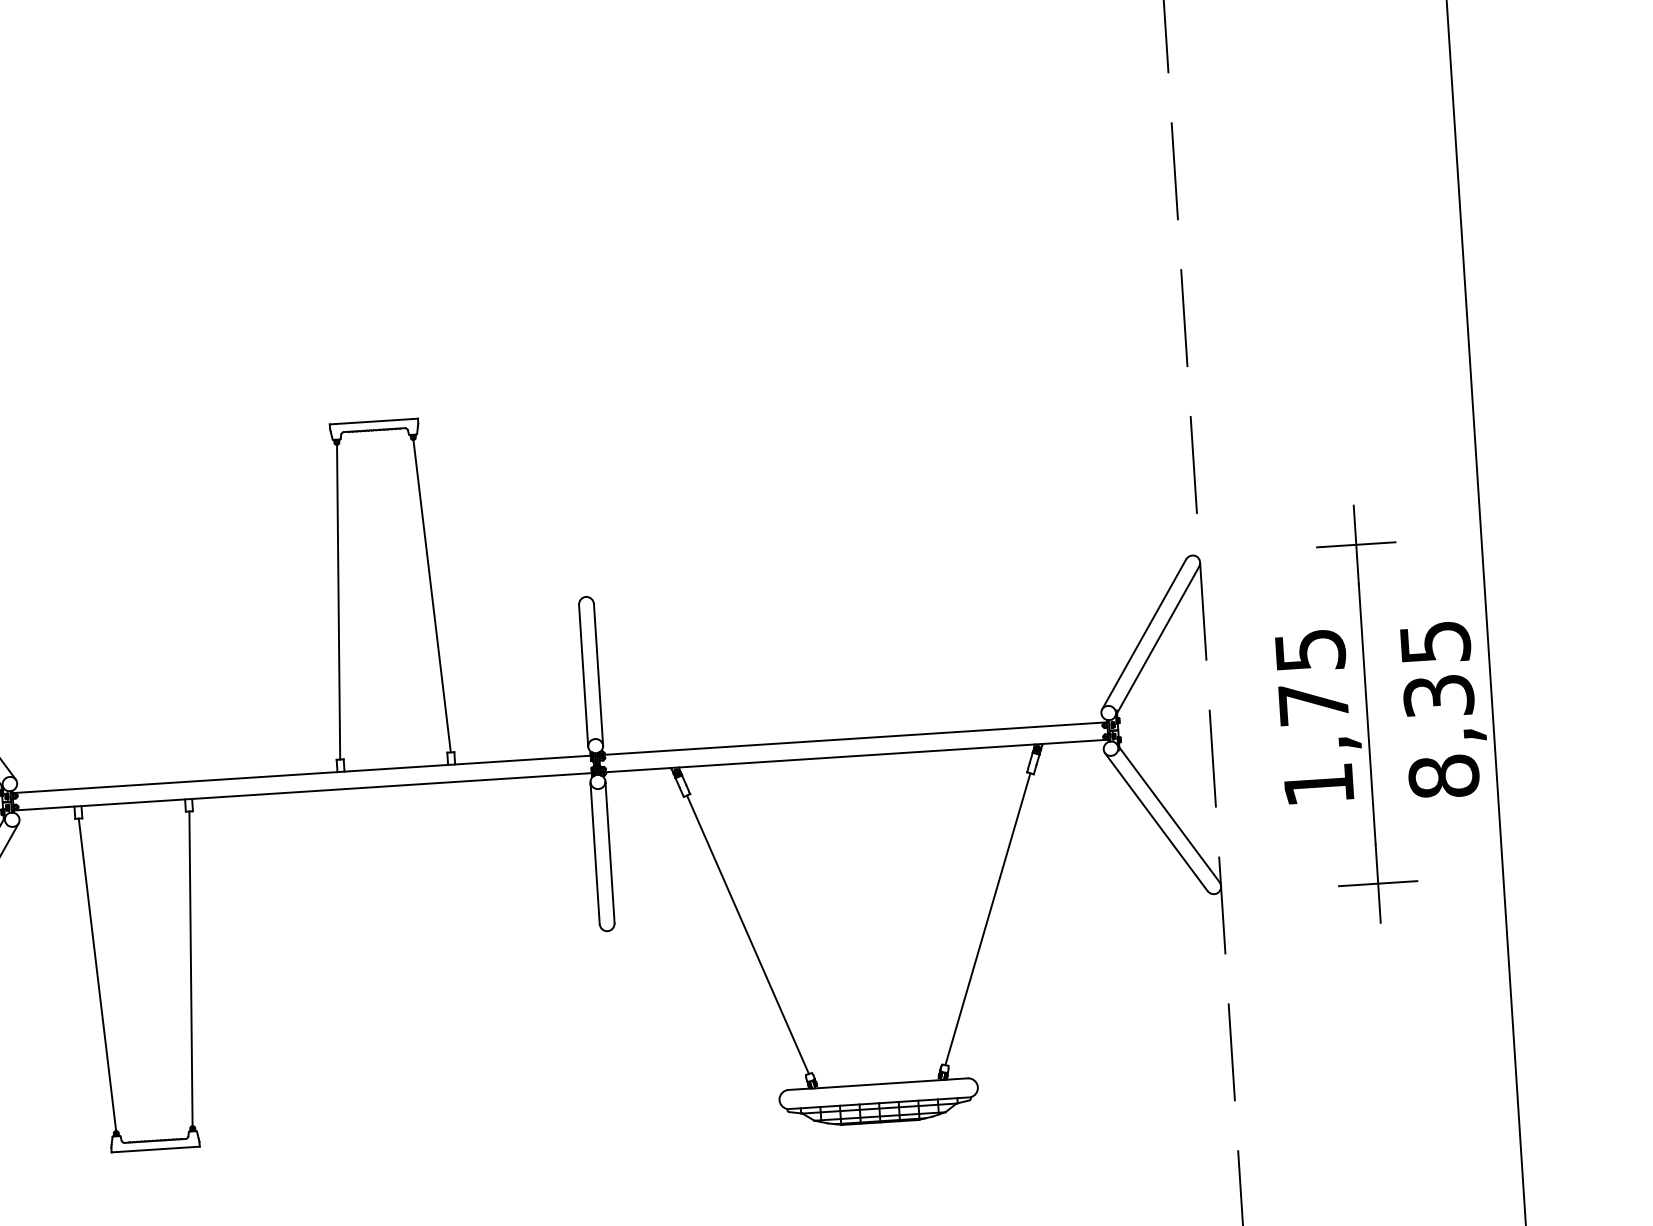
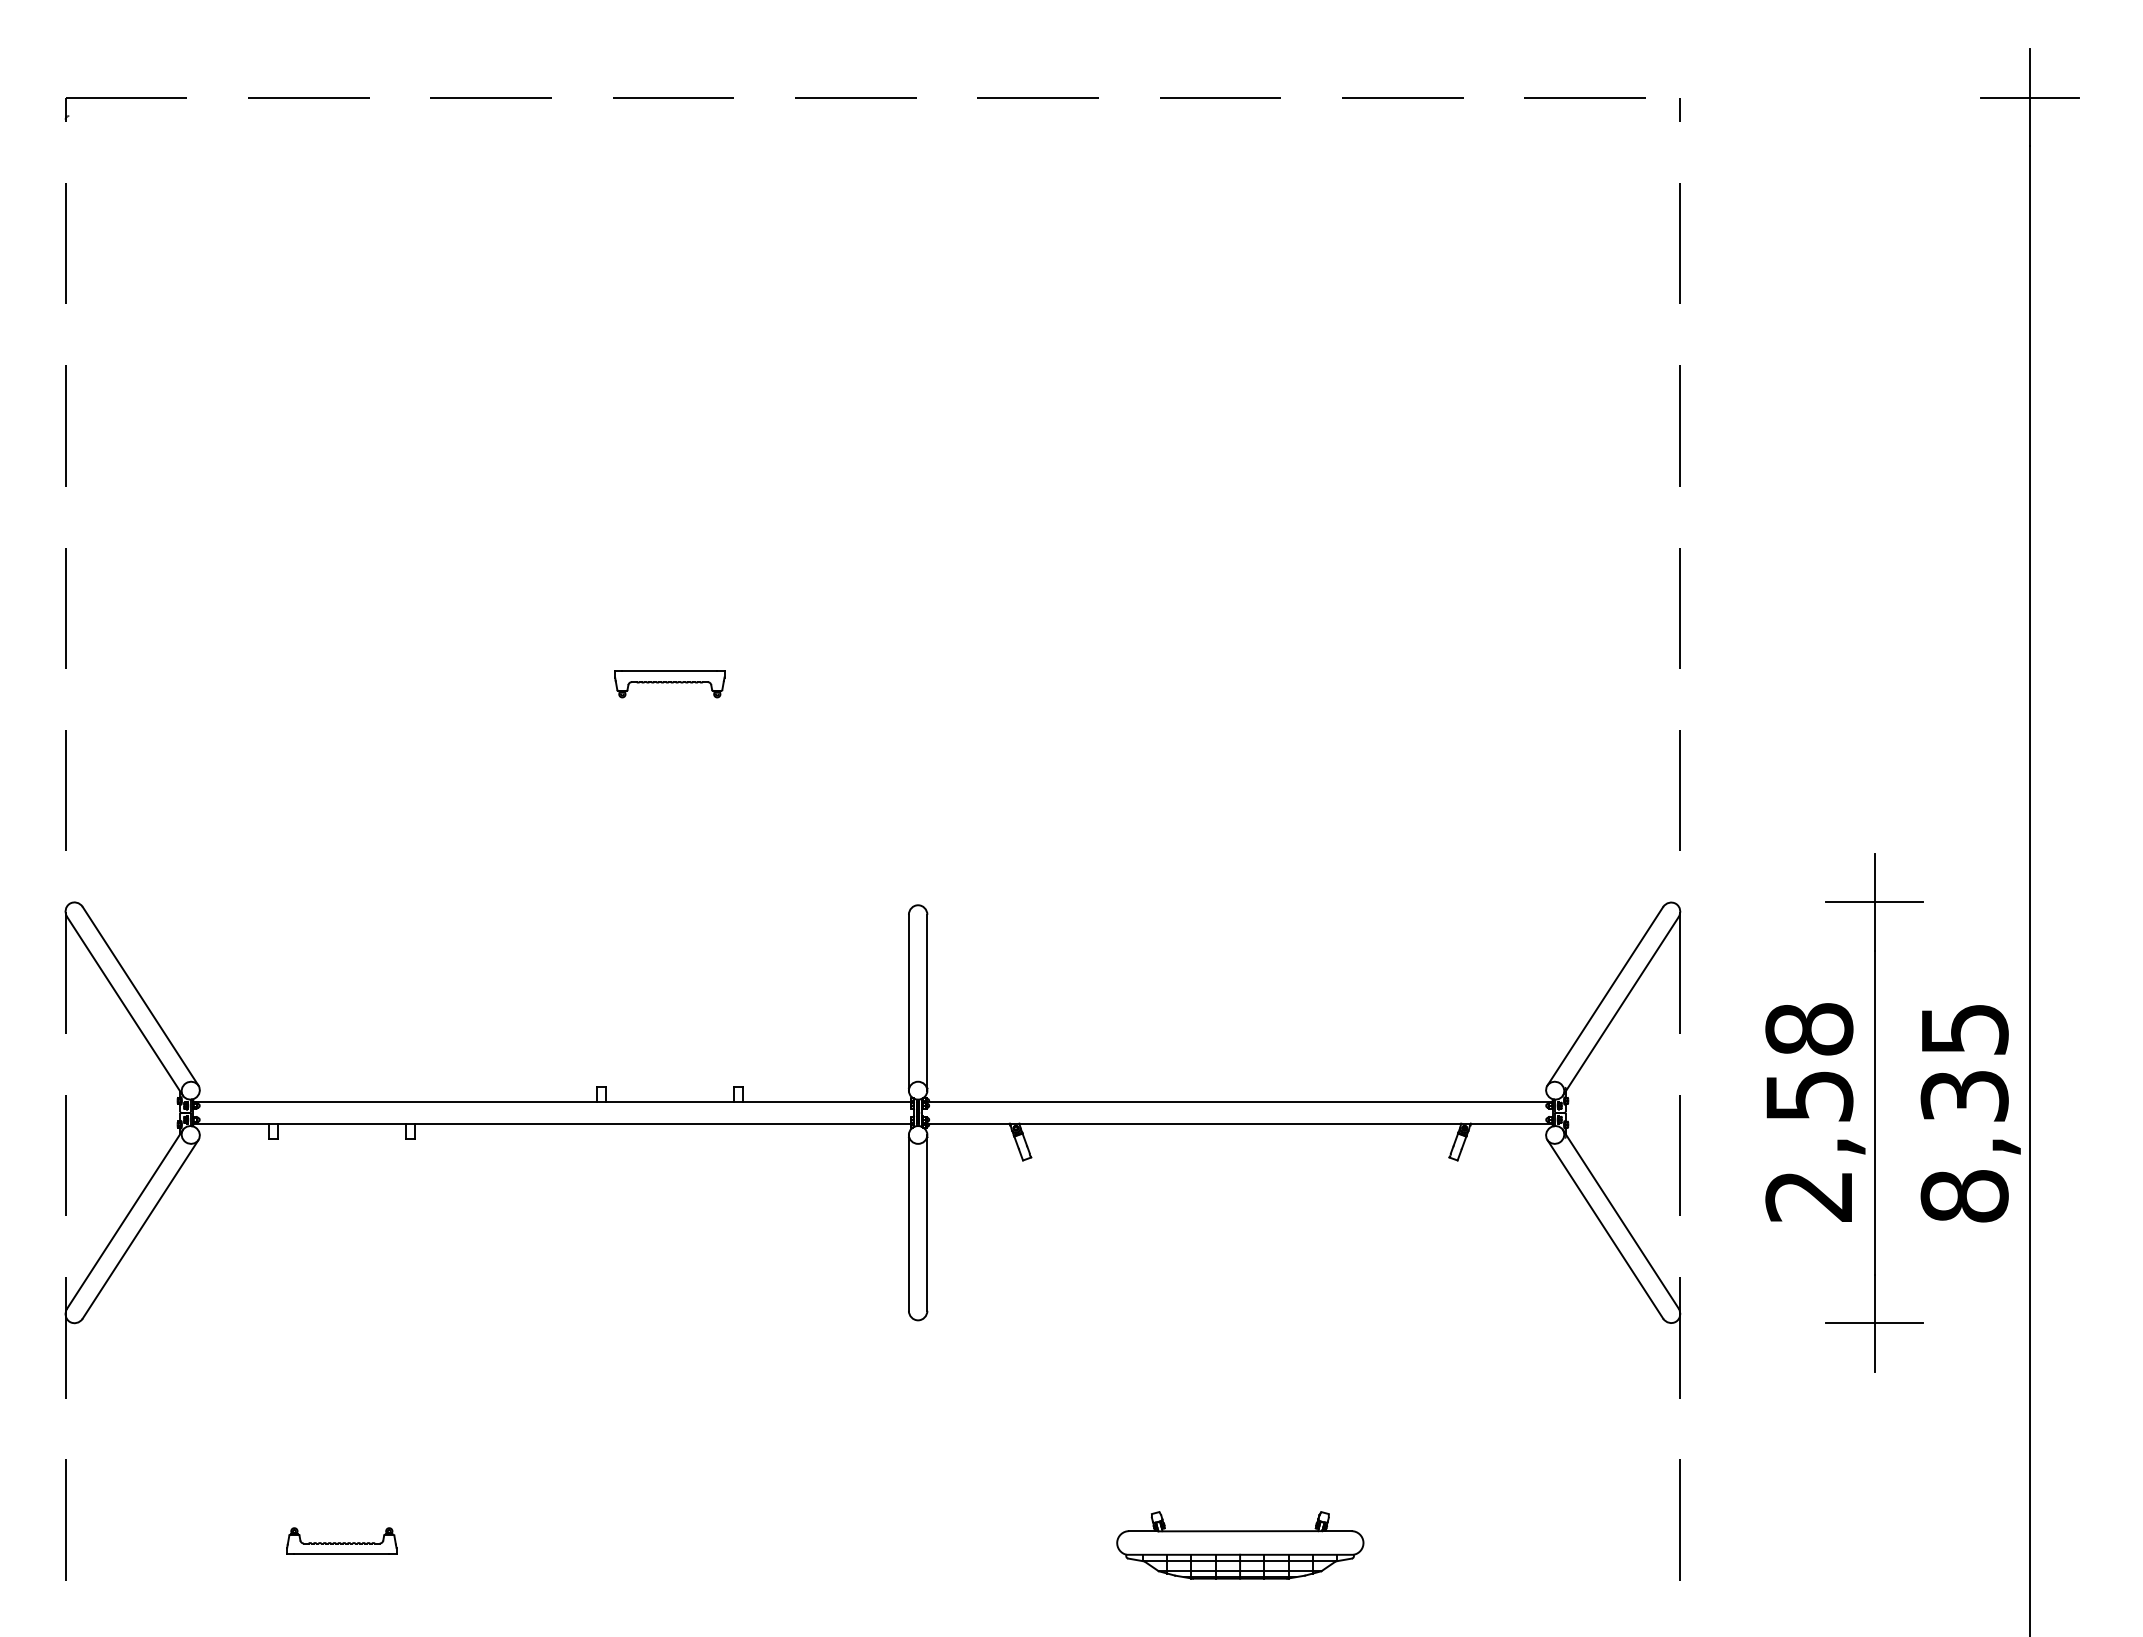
line: (431, 595) -> (727, 891), removed
line: (338, 601) -> (611, 891), removed
text: (1314, 717) -> (1809, 1112), 1,75 -> 2,58
line: (988, 919) -> (1389, 1336), removed
line: (748, 935) -> (1091, 1336), removed
line: (190, 968) -> (399, 1333), removed
line: (97, 974) -> (283, 1333), removed

